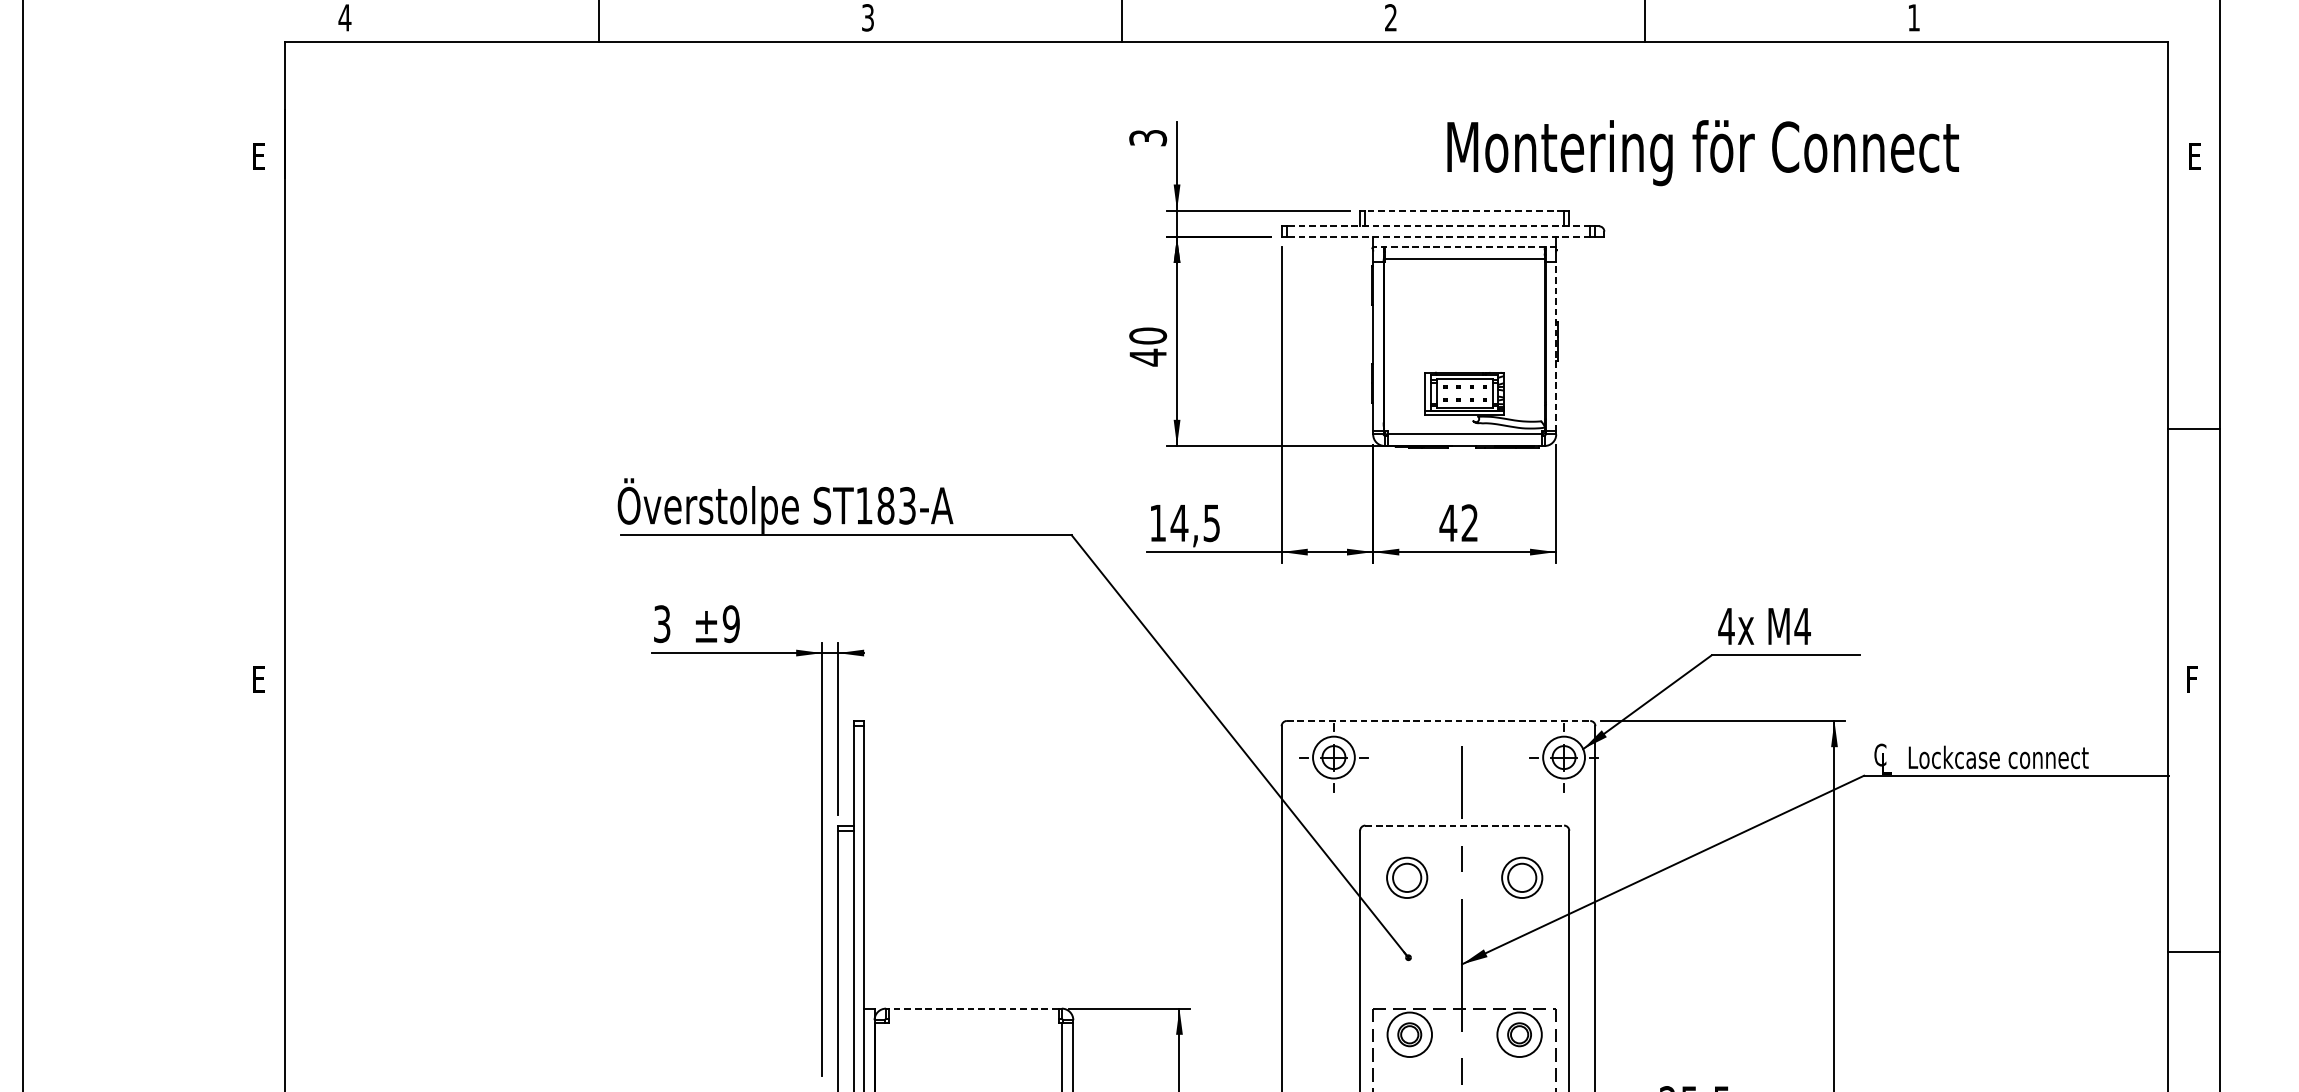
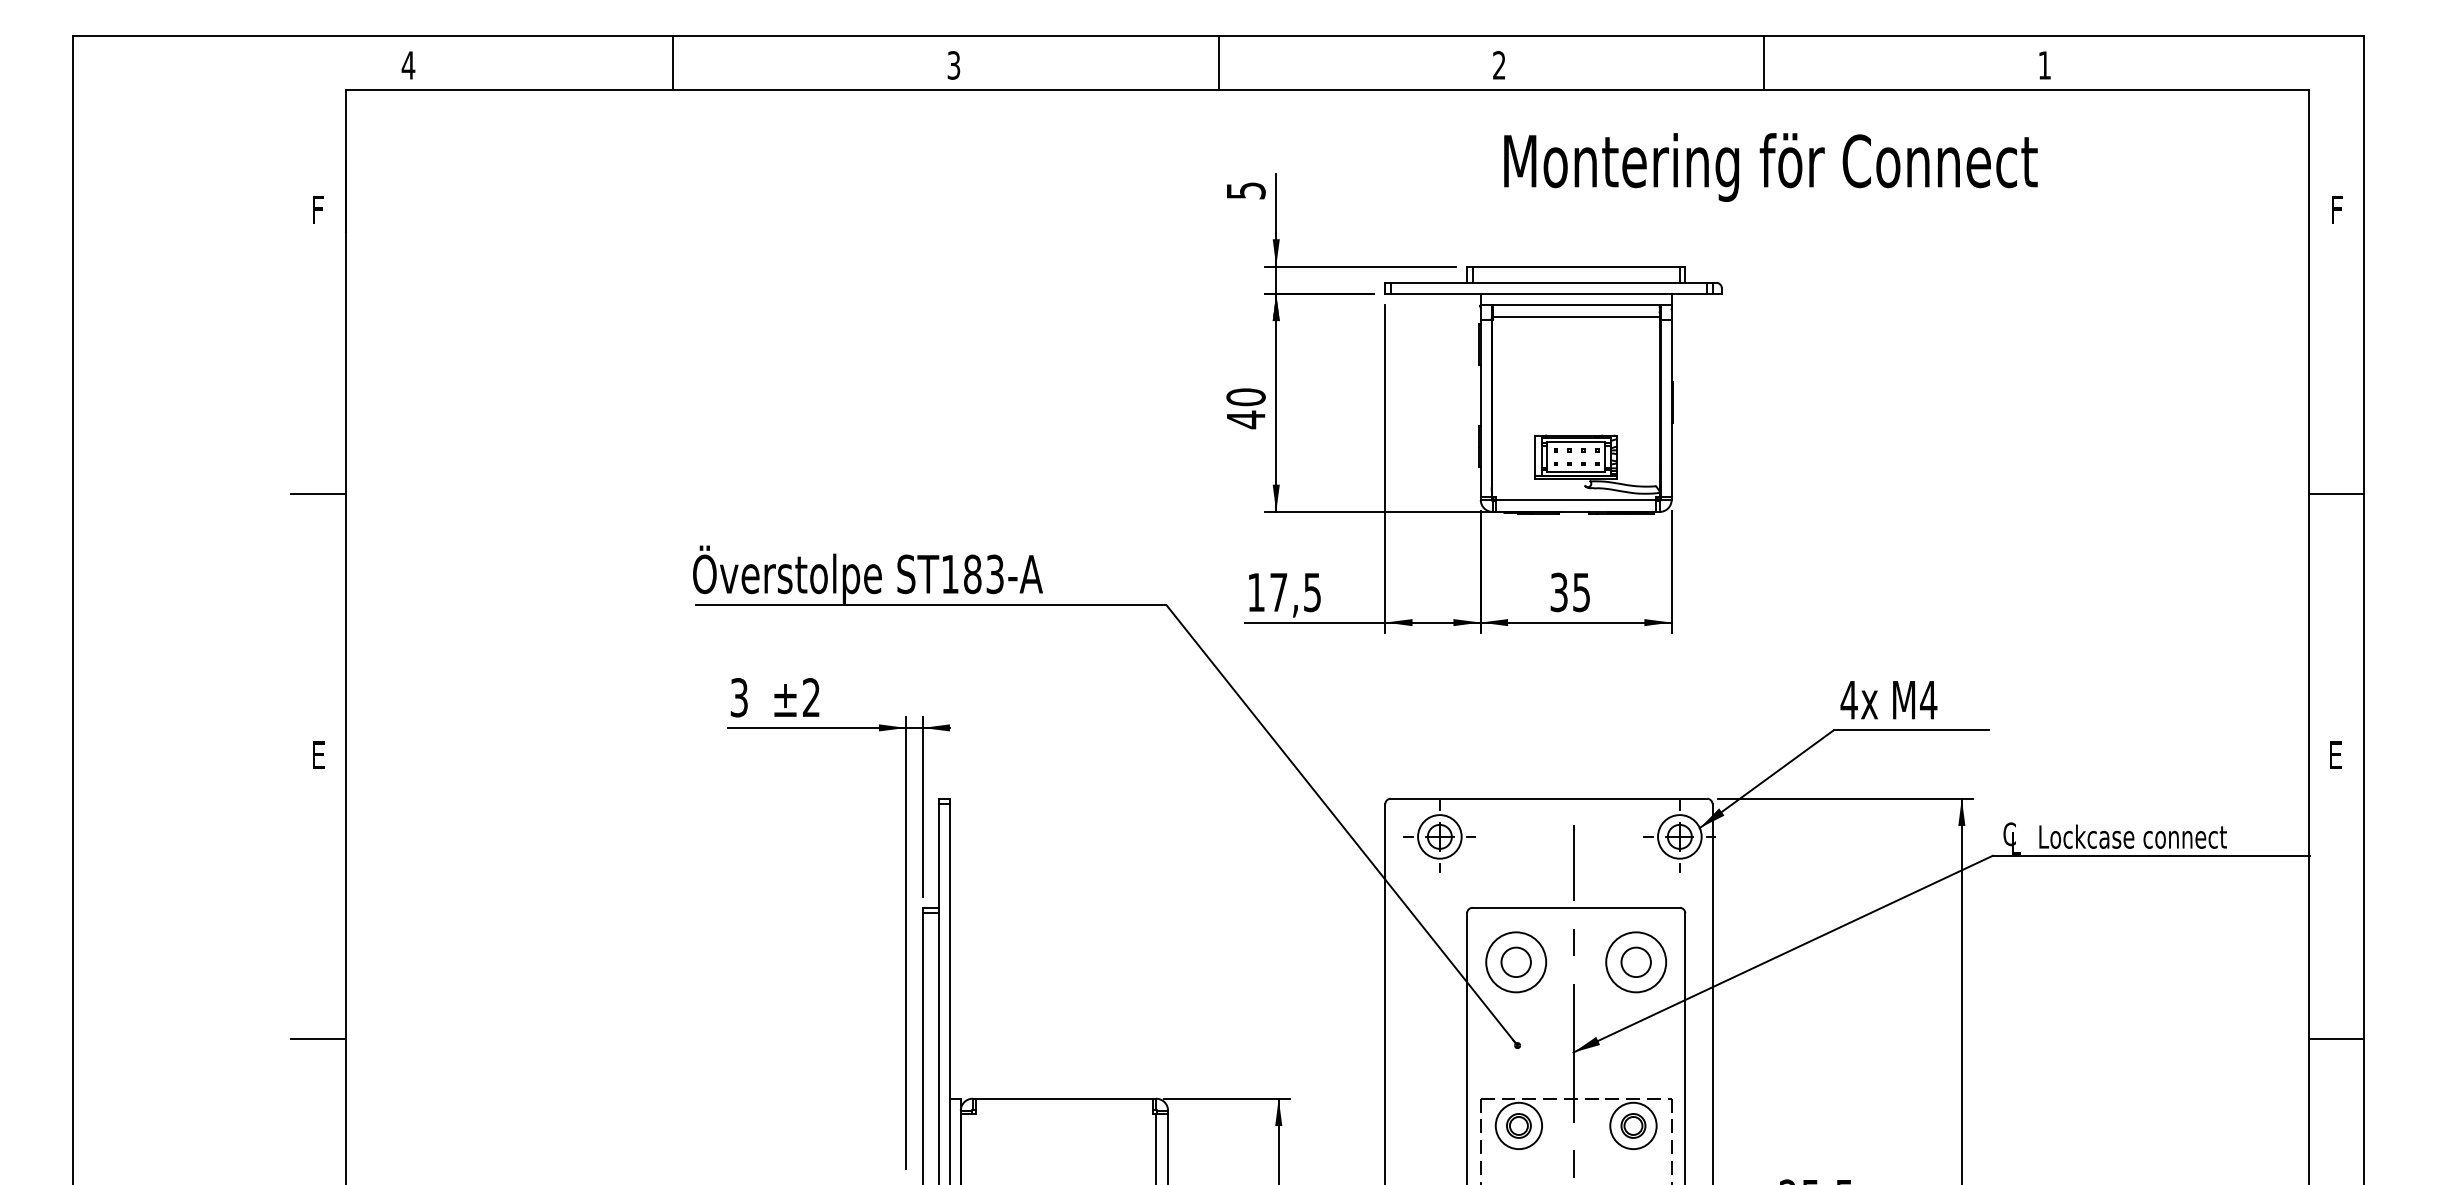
text: (1147, 137) -> (1245, 190), 3 -> 5
text: (1702, 153) -> (1770, 167), moved
text: (259, 155) -> (319, 209), E -> F
text: (2195, 155) -> (2338, 209), E -> F
line: (1464, 210) -> (1576, 266), dashed -> solid
line: (1438, 225) -> (1548, 282), dashed -> solid
line: (1438, 236) -> (1548, 293), dashed -> solid
line: (1464, 247) -> (1575, 304), dashed -> solid
line: (1556, 345) -> (1671, 407), dashed -> solid
line: (258, 428) -> (318, 493), added
text: (1179, 523) -> (1278, 592), 14,5 -> 17,5
text: (1458, 523) -> (1569, 592), 42 -> 35
text: (731, 623) -> (811, 697), ±9 -> ±2
text: (2193, 678) -> (2336, 754), F -> E
line: (1439, 720) -> (1549, 798), dashed -> solid
line: (1464, 825) -> (1576, 907), dashed -> solid
circle: (1407, 878) -> (1516, 962), size x1.43
circle: (1522, 878) -> (1636, 962), size x1.43
line: (258, 951) -> (318, 1039), added
line: (973, 1008) -> (1063, 1098), dashed -> solid

